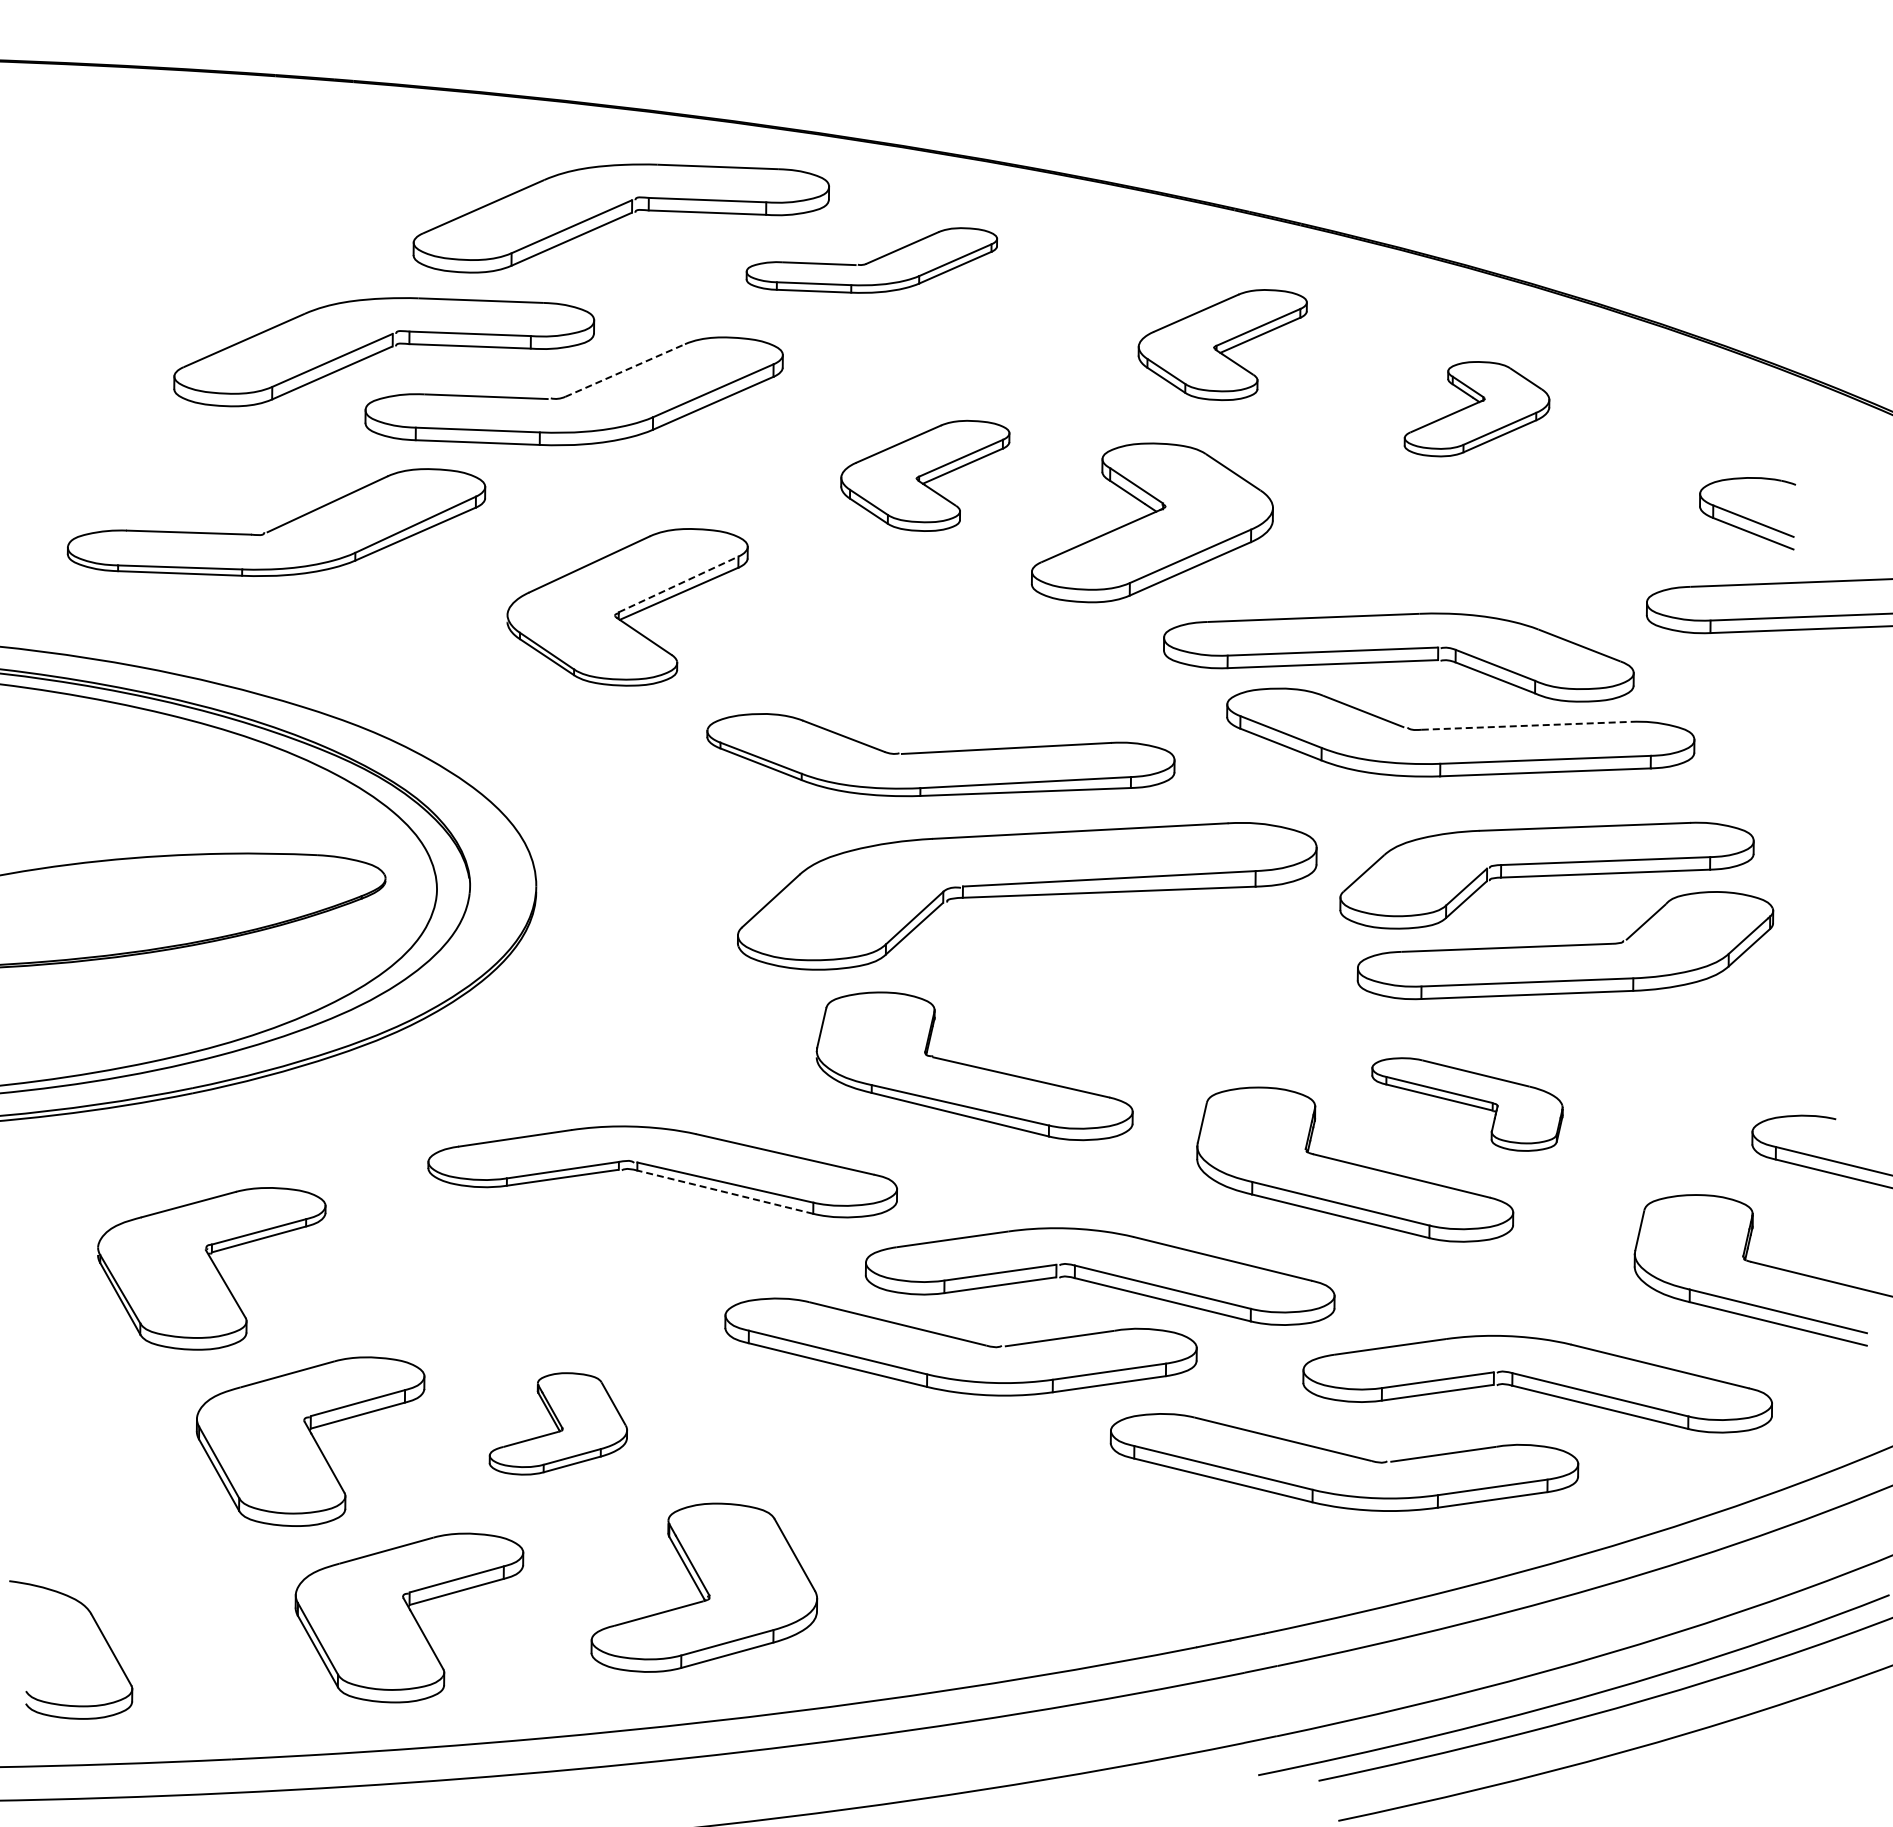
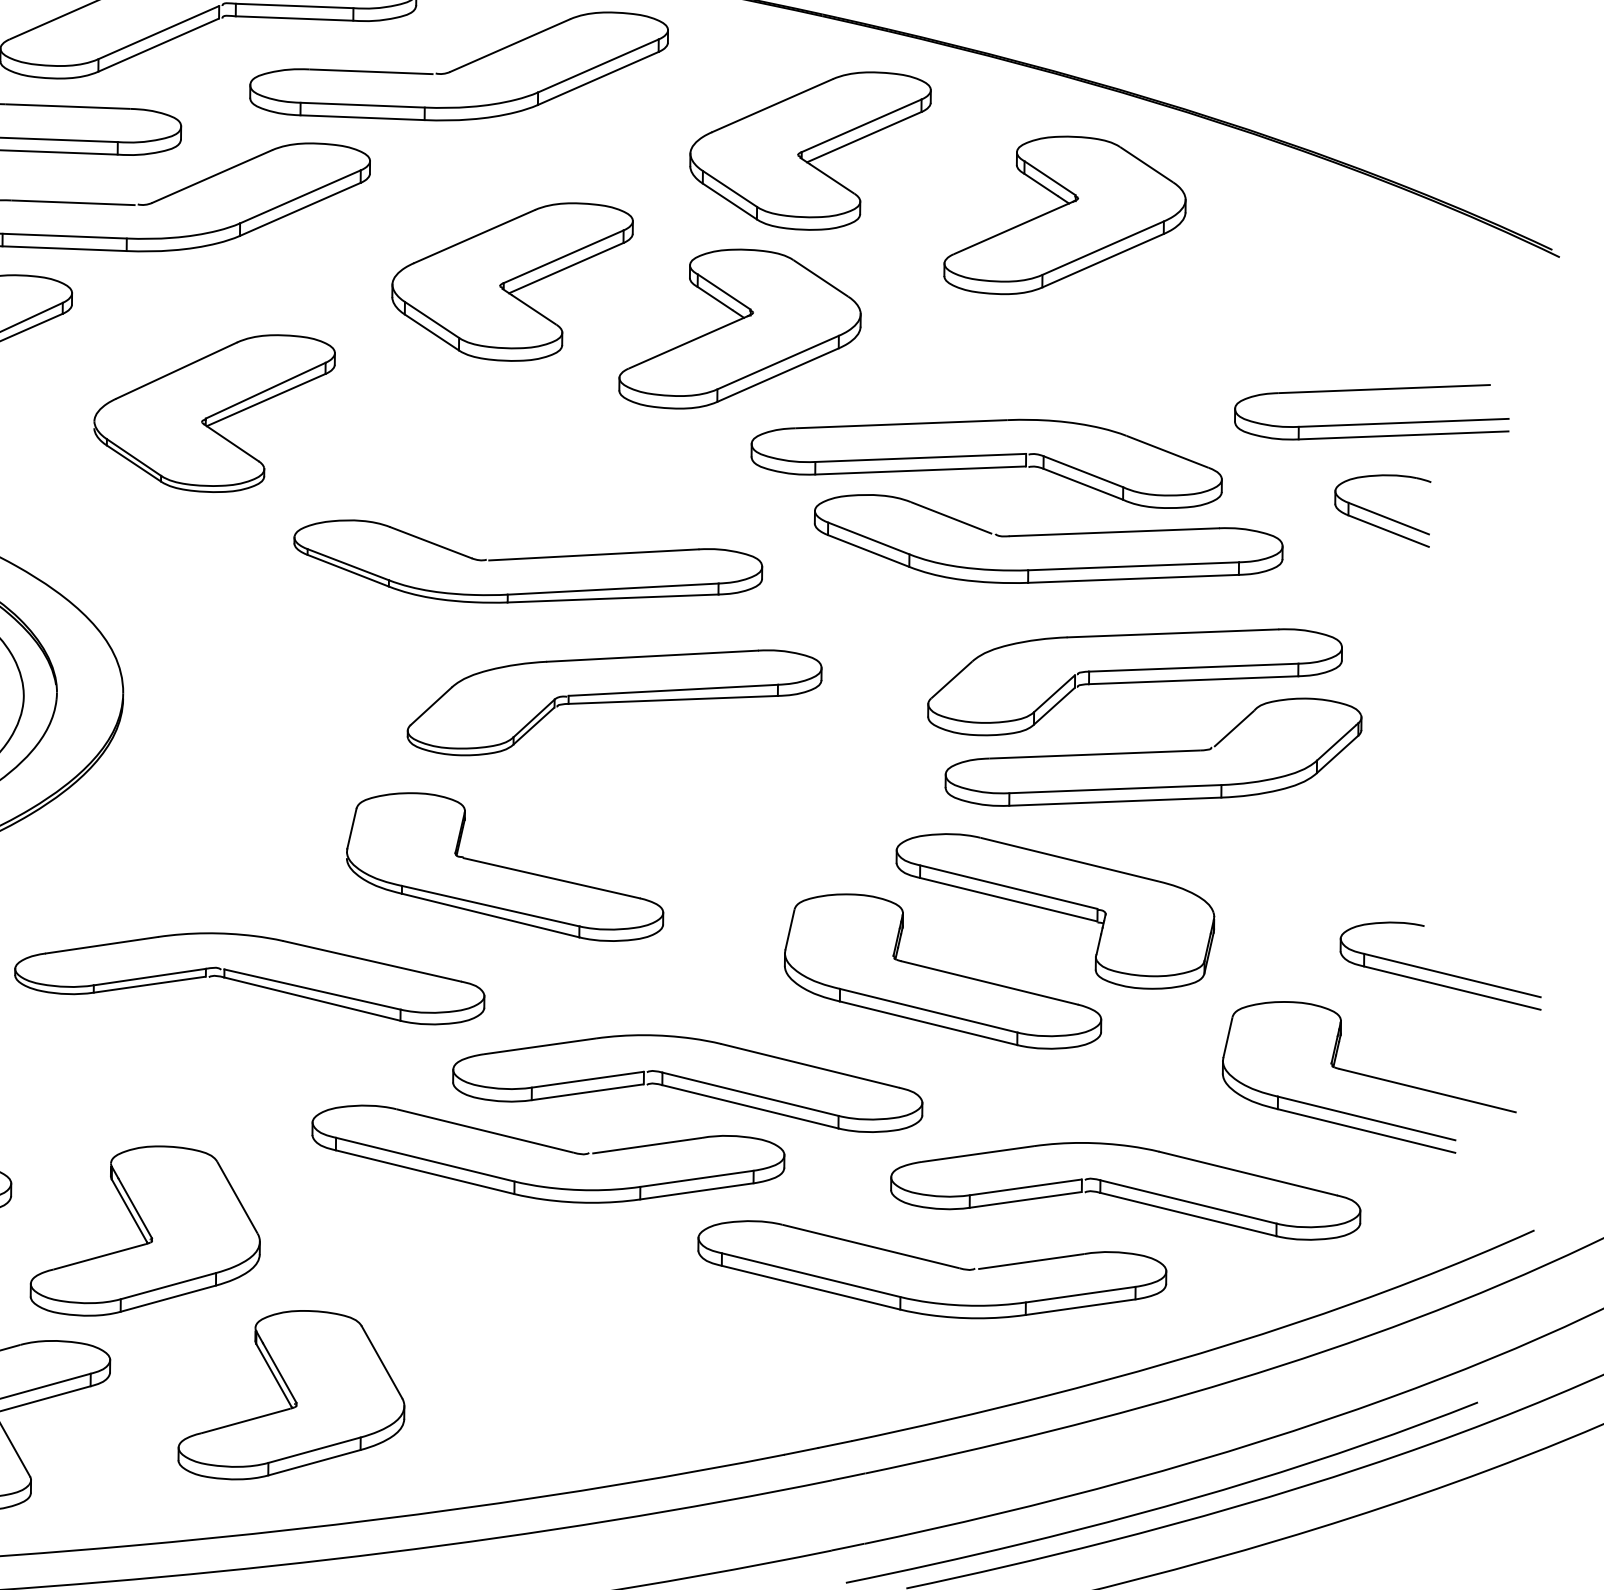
part: (871, 260) -> (458, 66), size x1.67
part: (1222, 344) -> (810, 150), size x1.43
line: (625, 370) -> (212, 176), dashed -> solid
part: (1476, 408) -> (1064, 214), size x1.67
part: (925, 475) -> (512, 281), size x1.43
part: (1747, 513) -> (1382, 510), moved
line: (679, 584) -> (266, 390), dashed -> solid
line: (1526, 725) -> (1114, 531), dashed -> solid
part: (1026, 895) -> (613, 702), size x0.71
part: (974, 1066) -> (504, 867), moved
part: (1467, 1104) -> (1055, 911), size x1.67
line: (725, 1192) -> (312, 999), dashed -> solid
part: (558, 1423) -> (145, 1230), size x1.67

